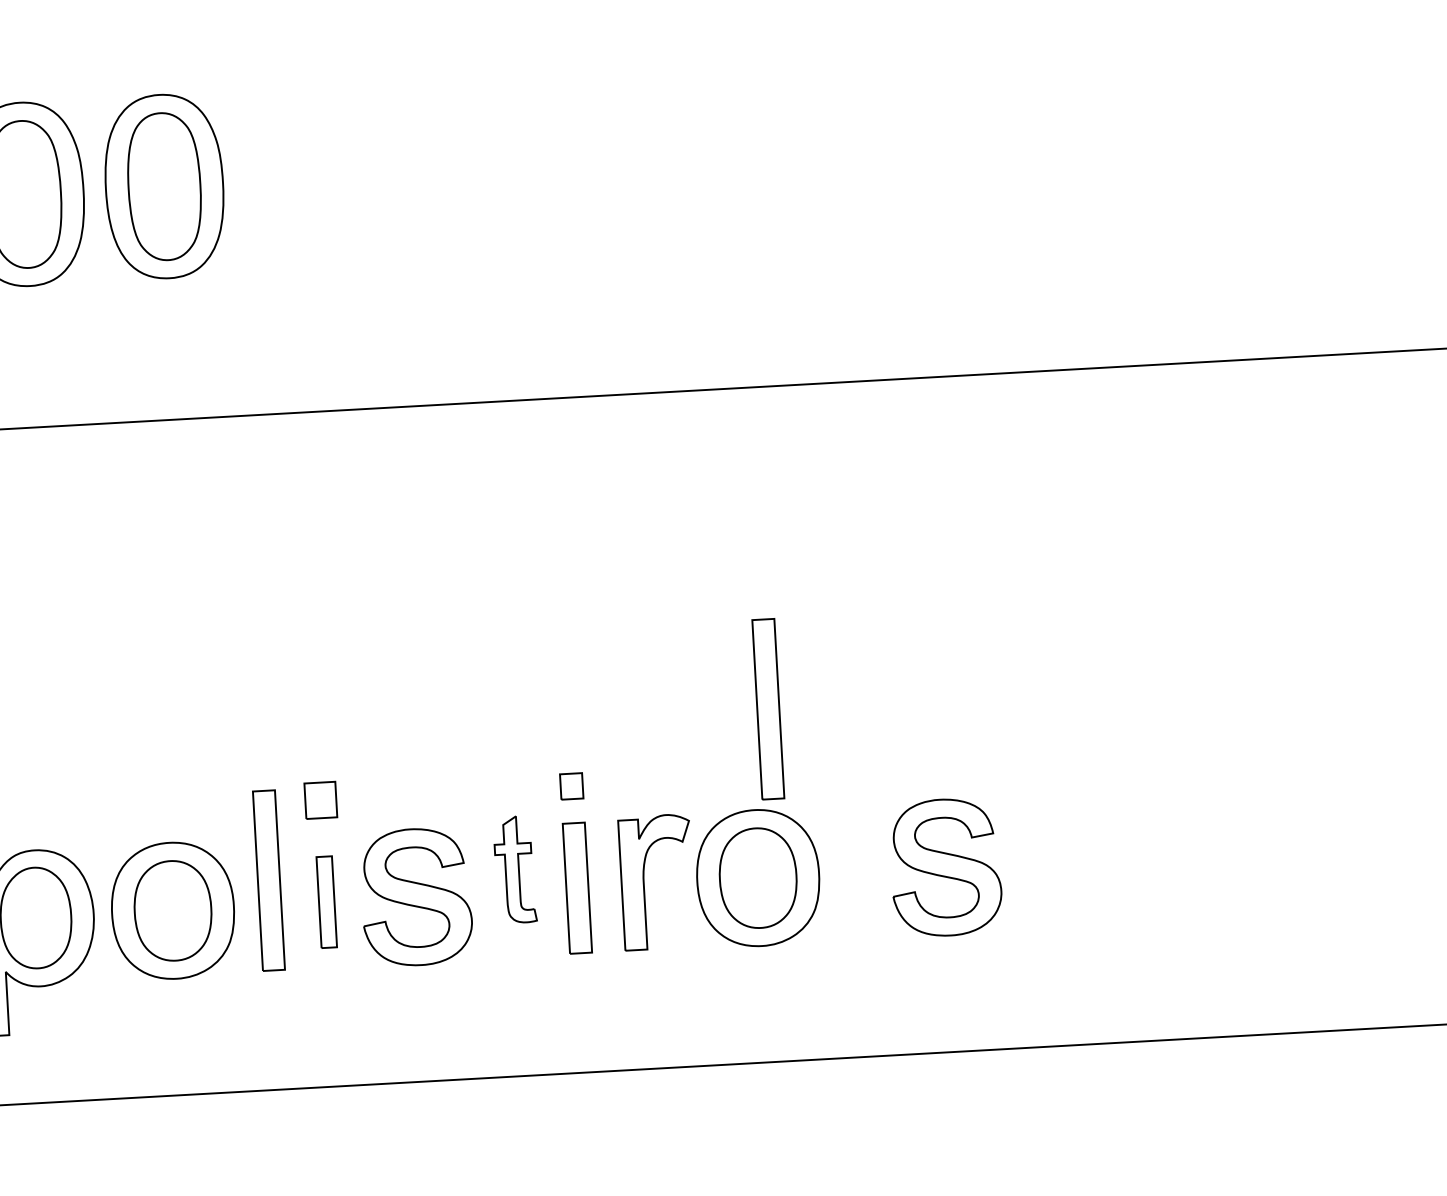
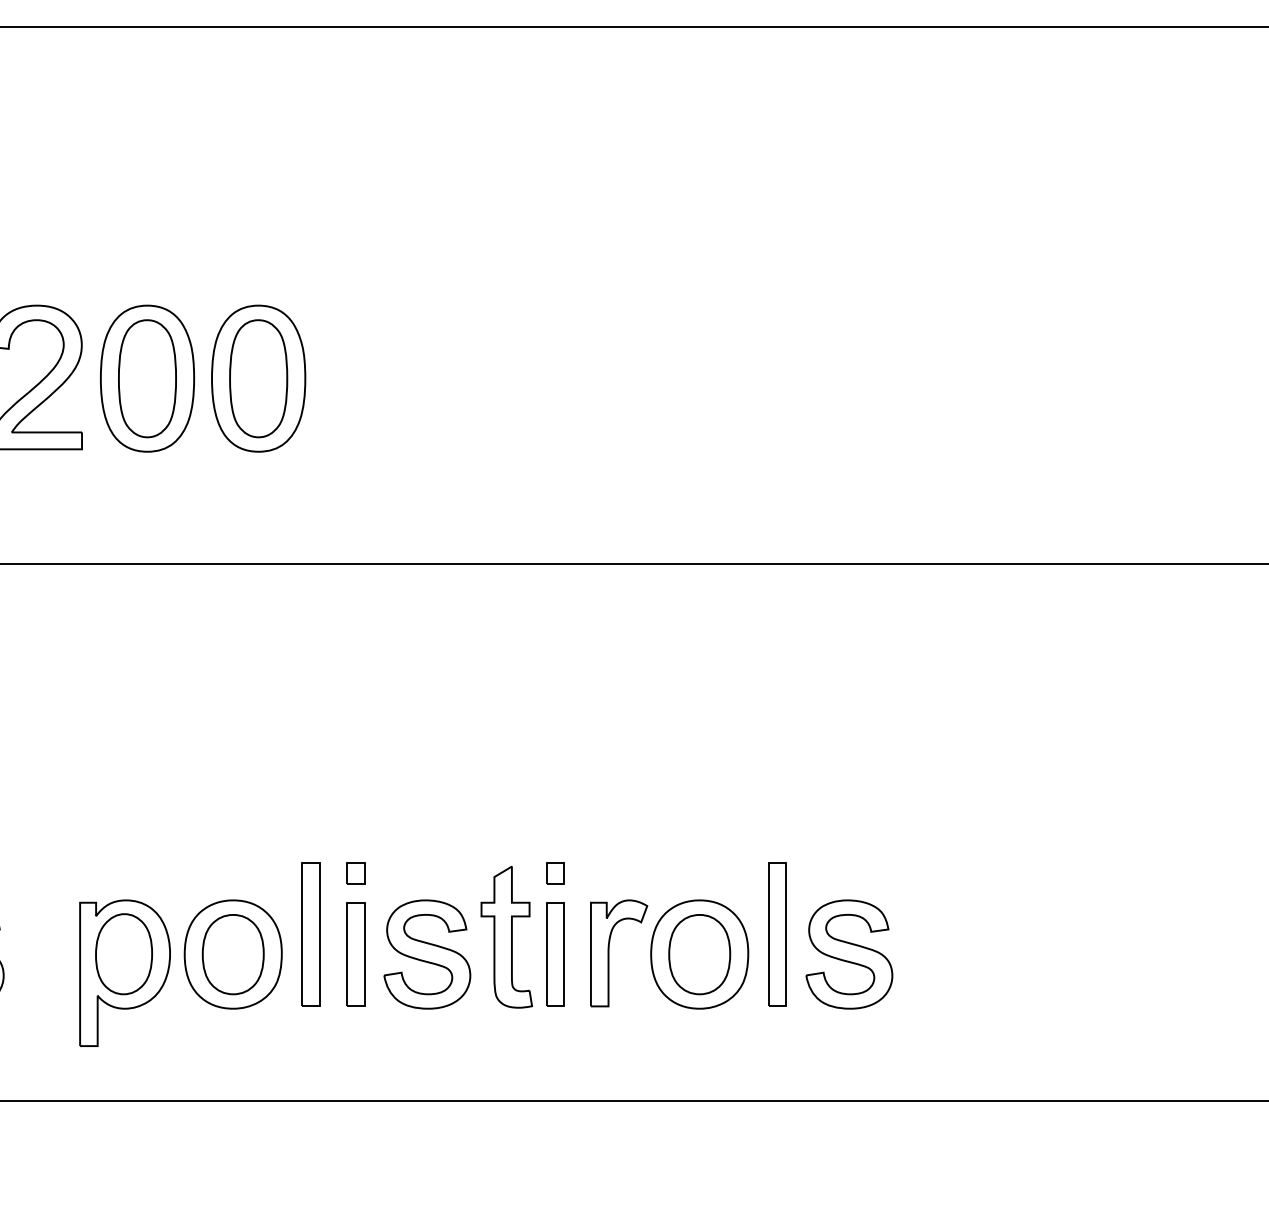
part: (768, 708) -> (777, 934), moved
part: (320, 800) -> (355, 873), size x0.71
part: (514, 868) -> (506, 936), size x1.67
part: (326, 902) -> (355, 954), size x1.43

